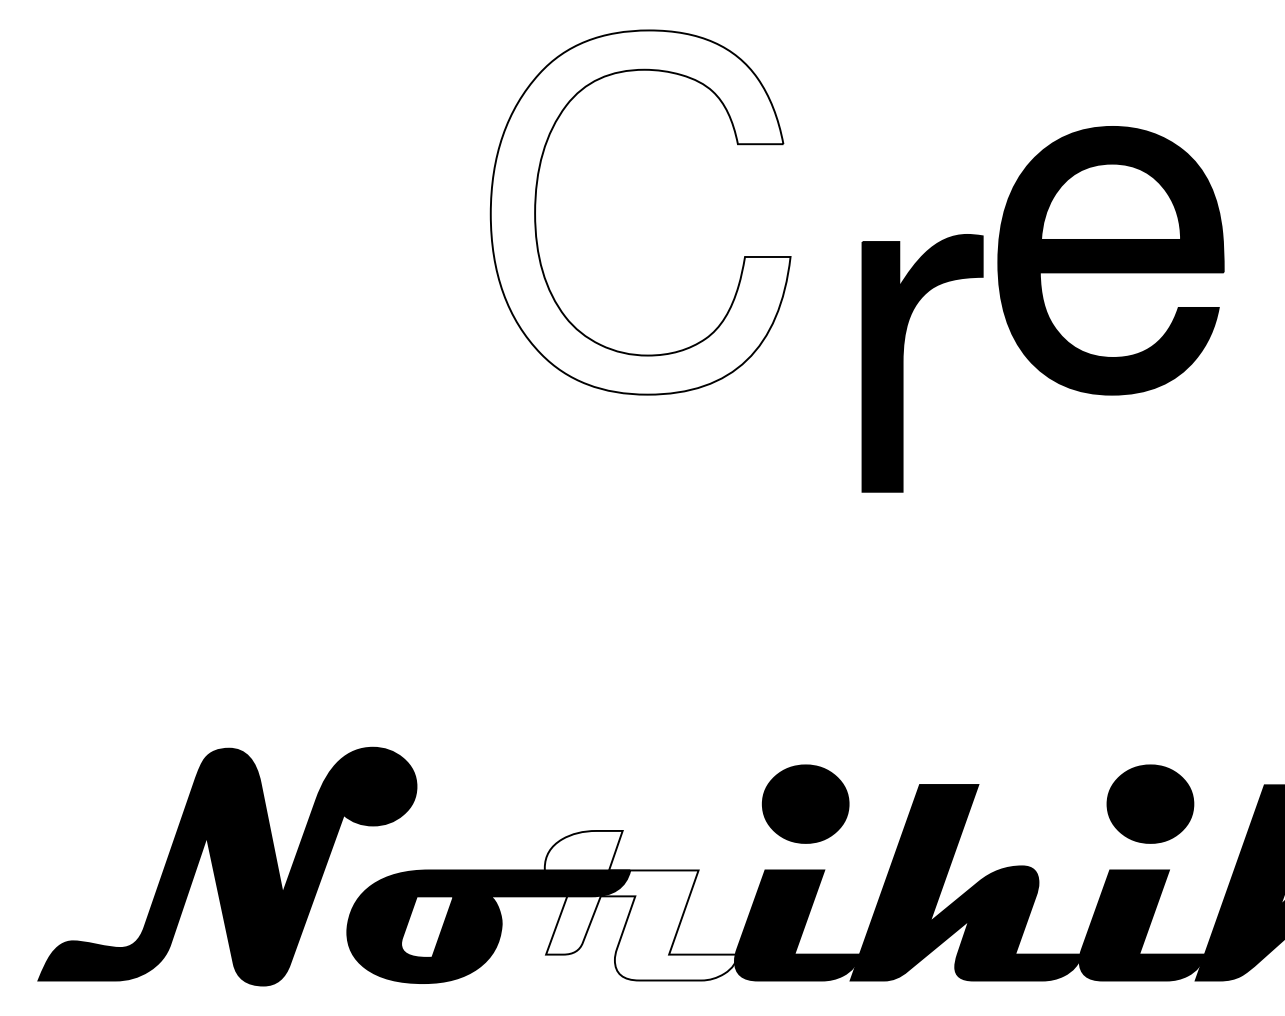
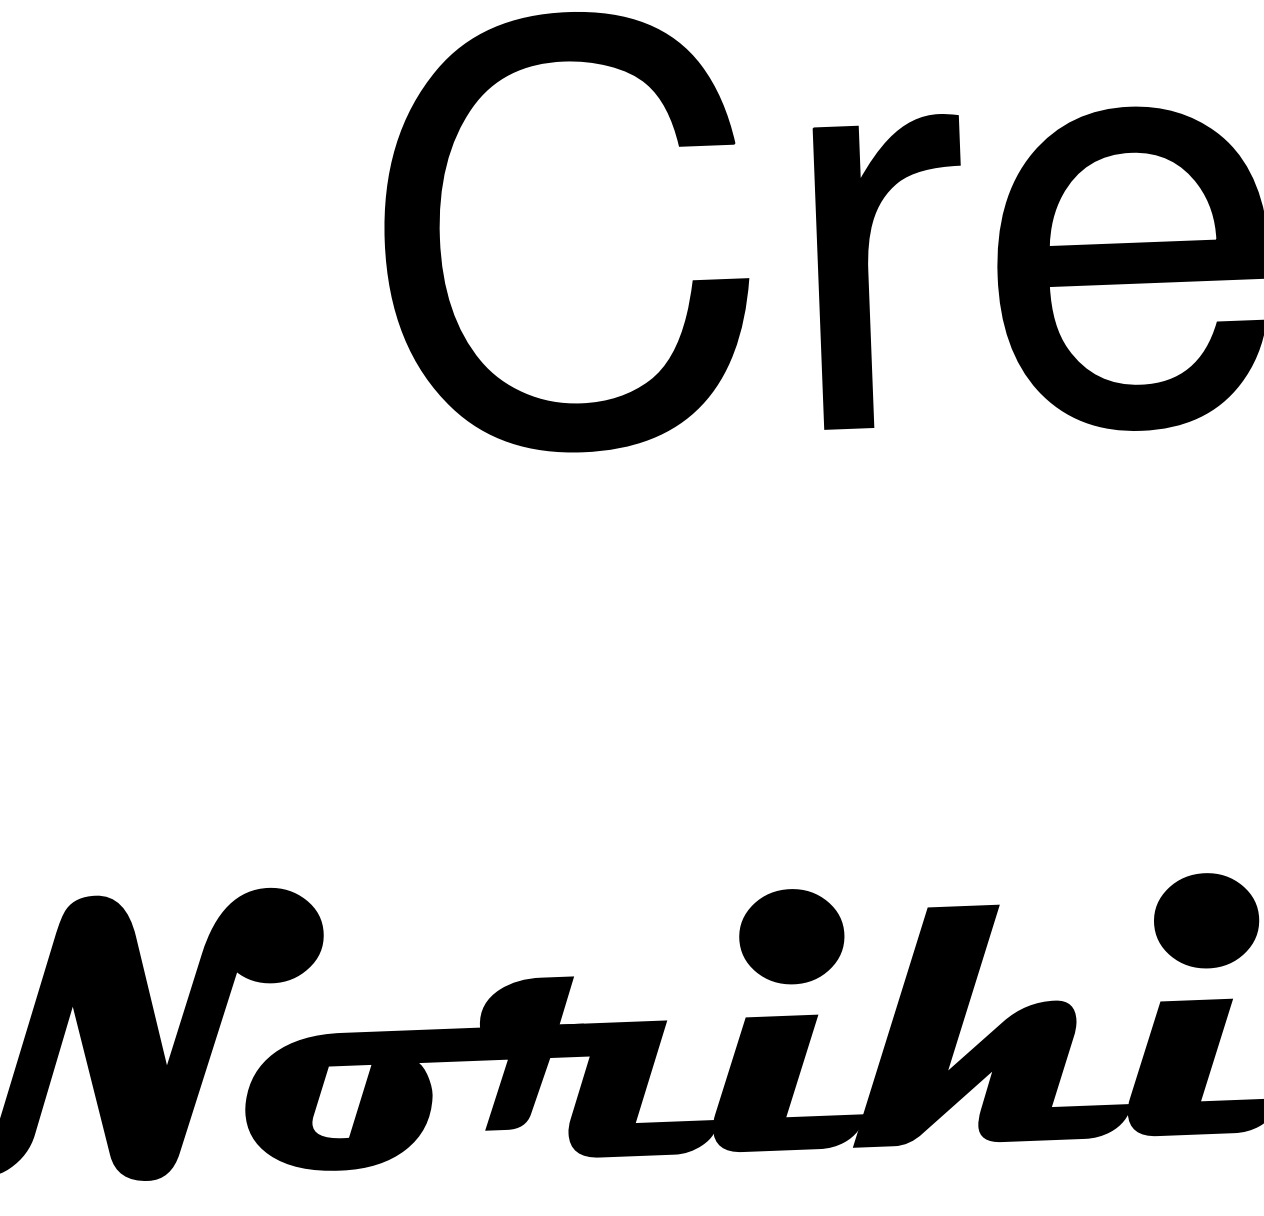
fill: (640, 212) -> (565, 232), added
part: (903, 363) -> (868, 272), moved
fill: (640, 905) -> (597, 1066), added

